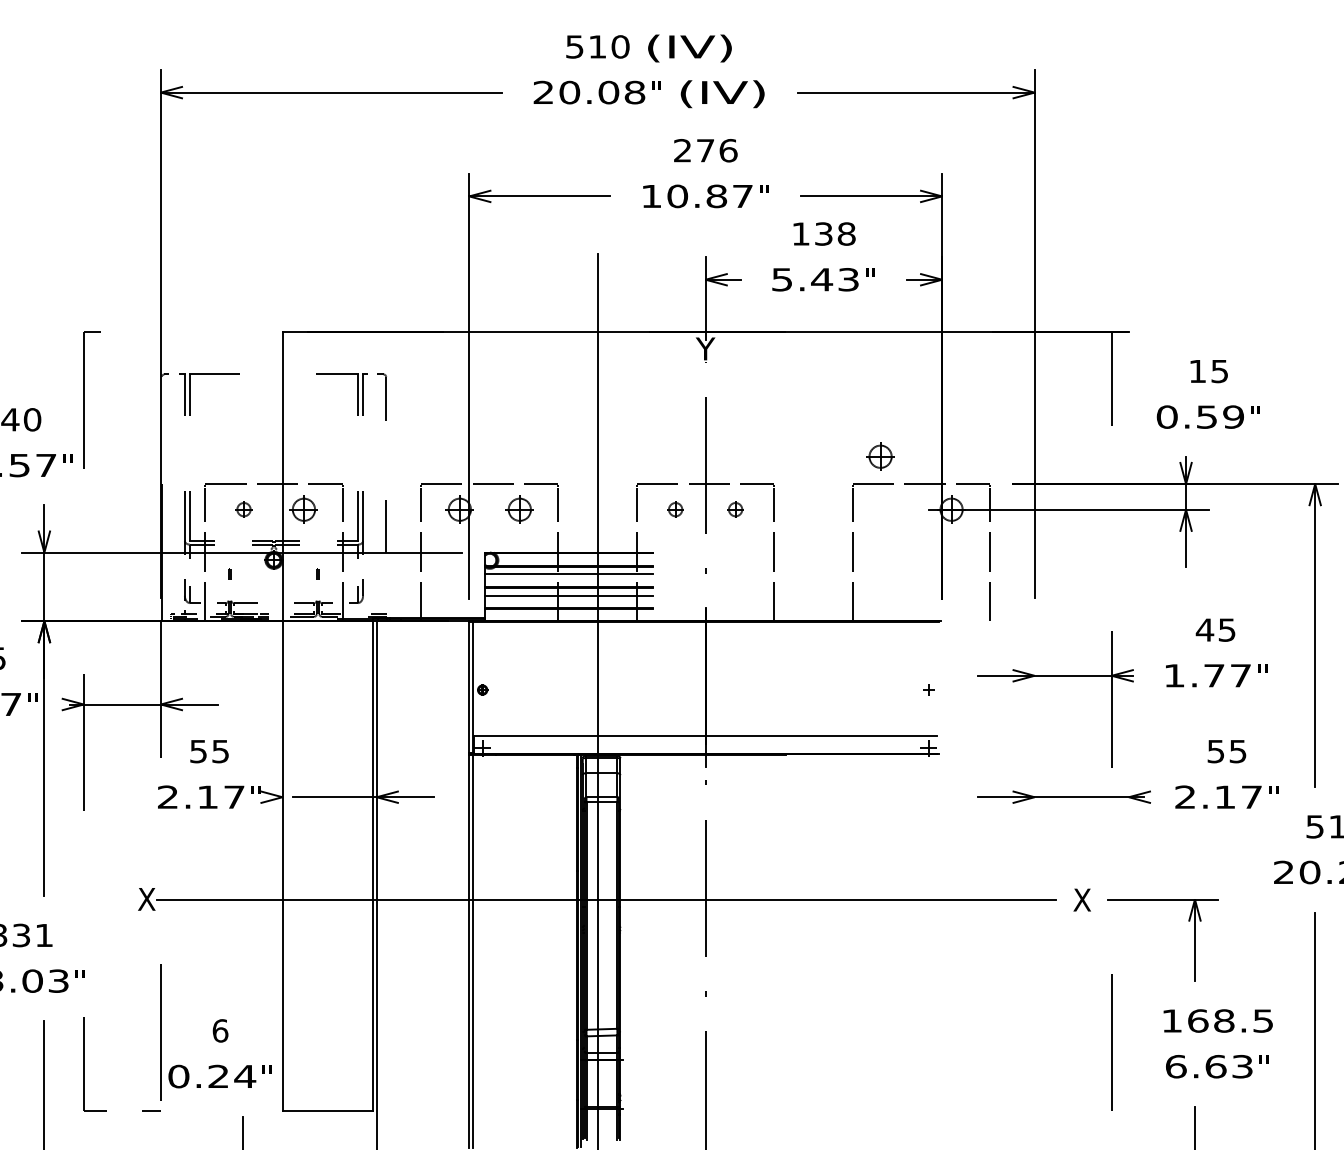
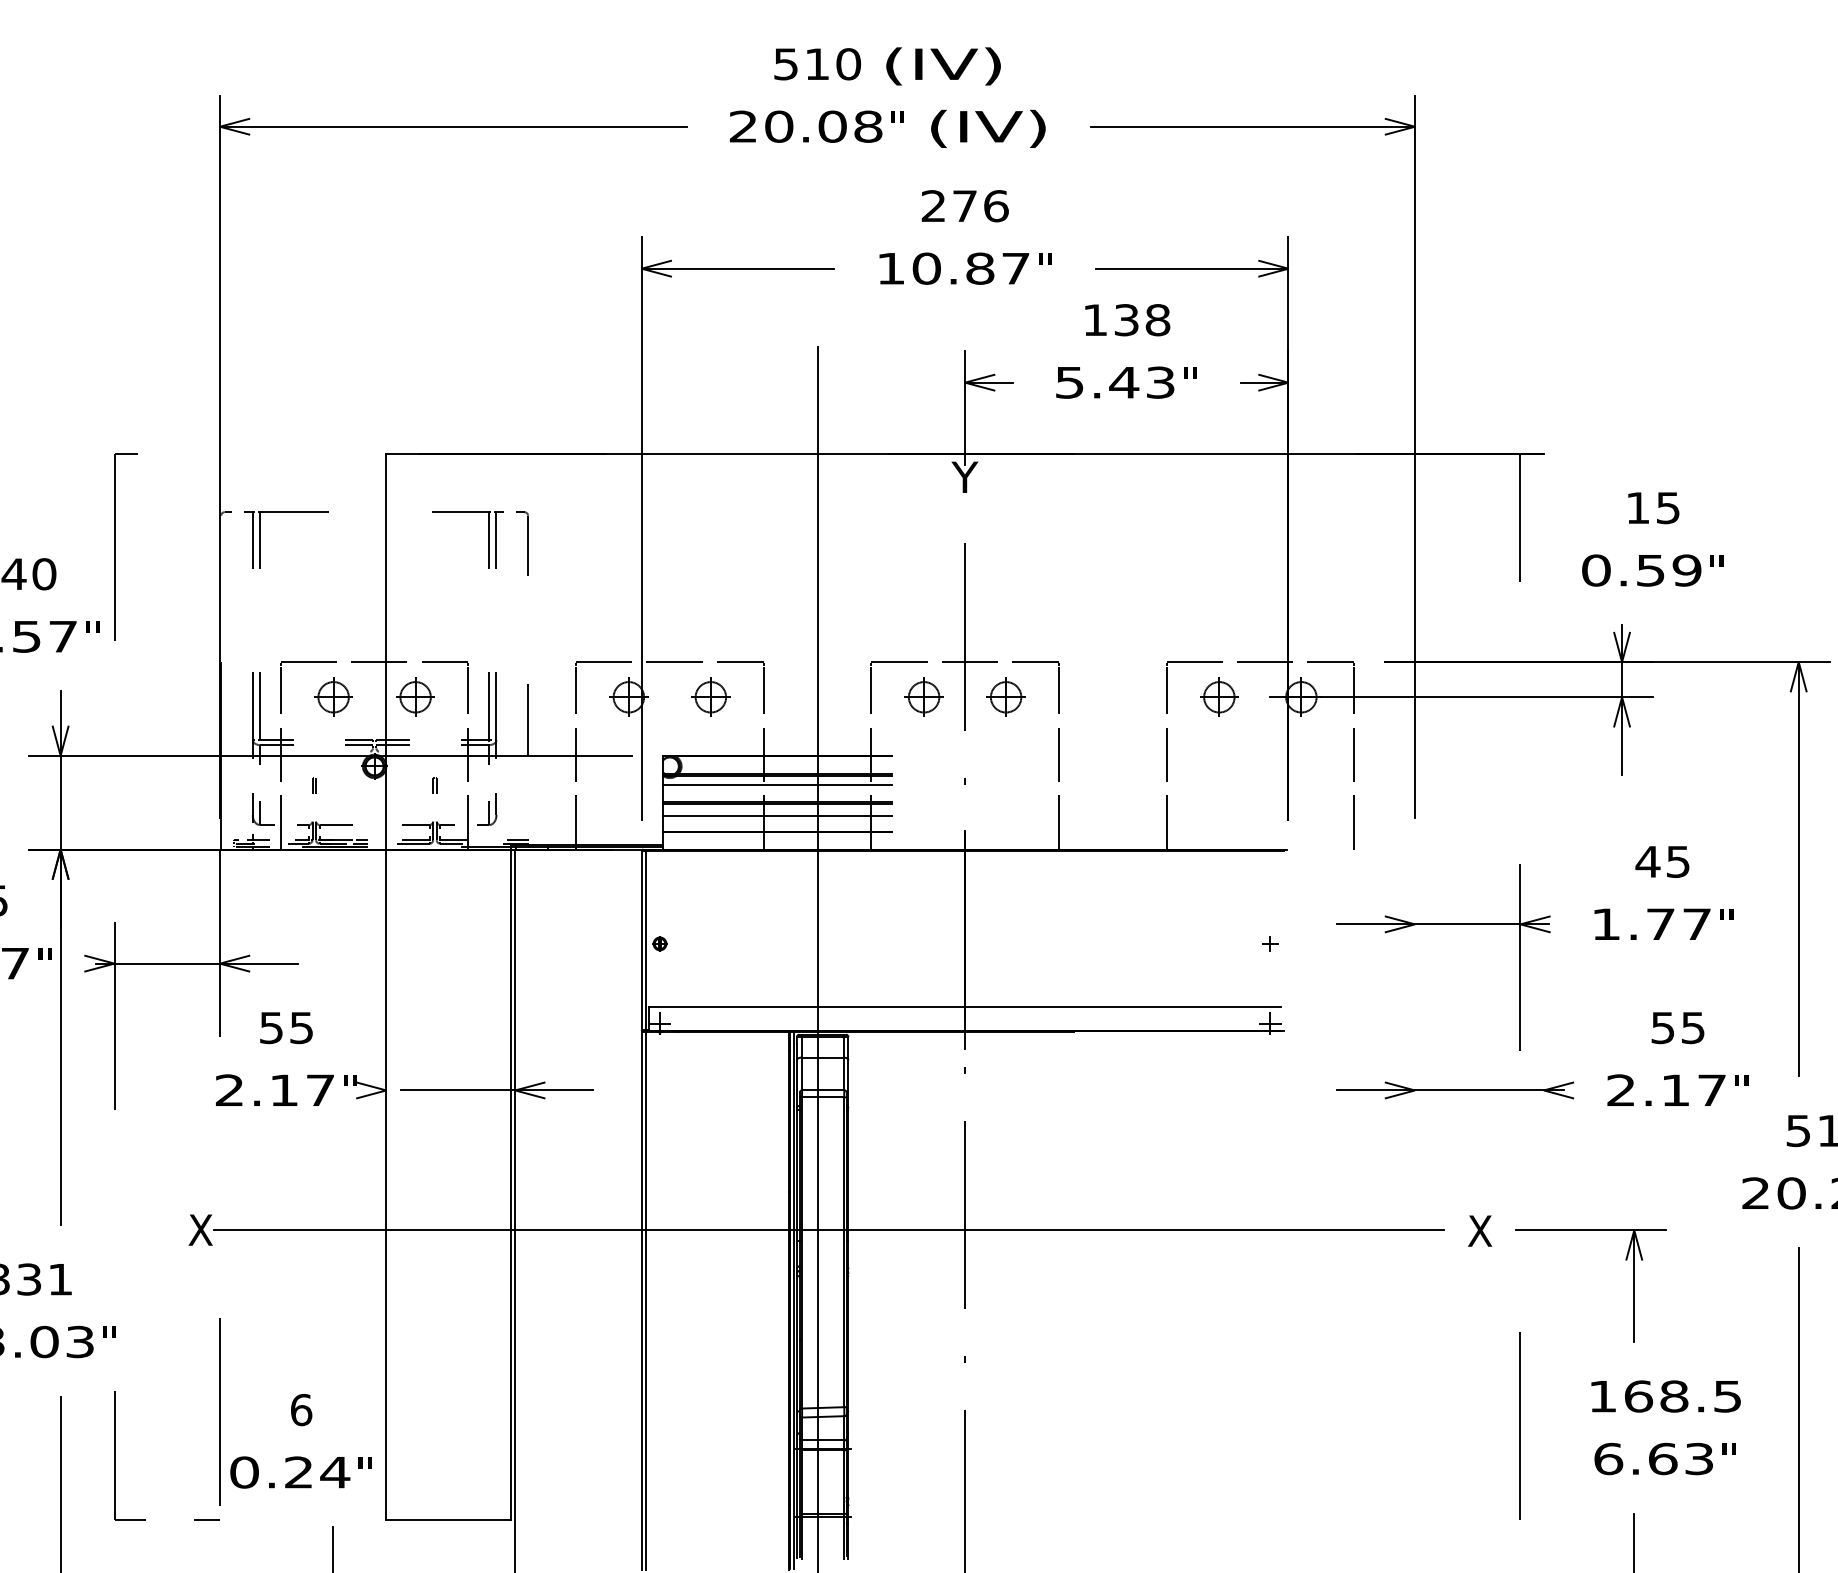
part: (880, 456) -> (1219, 696), moved
part: (243, 509) -> (332, 696), size x1.67
part: (675, 509) -> (923, 696), size x1.67
part: (735, 509) -> (1005, 696), size x1.67

